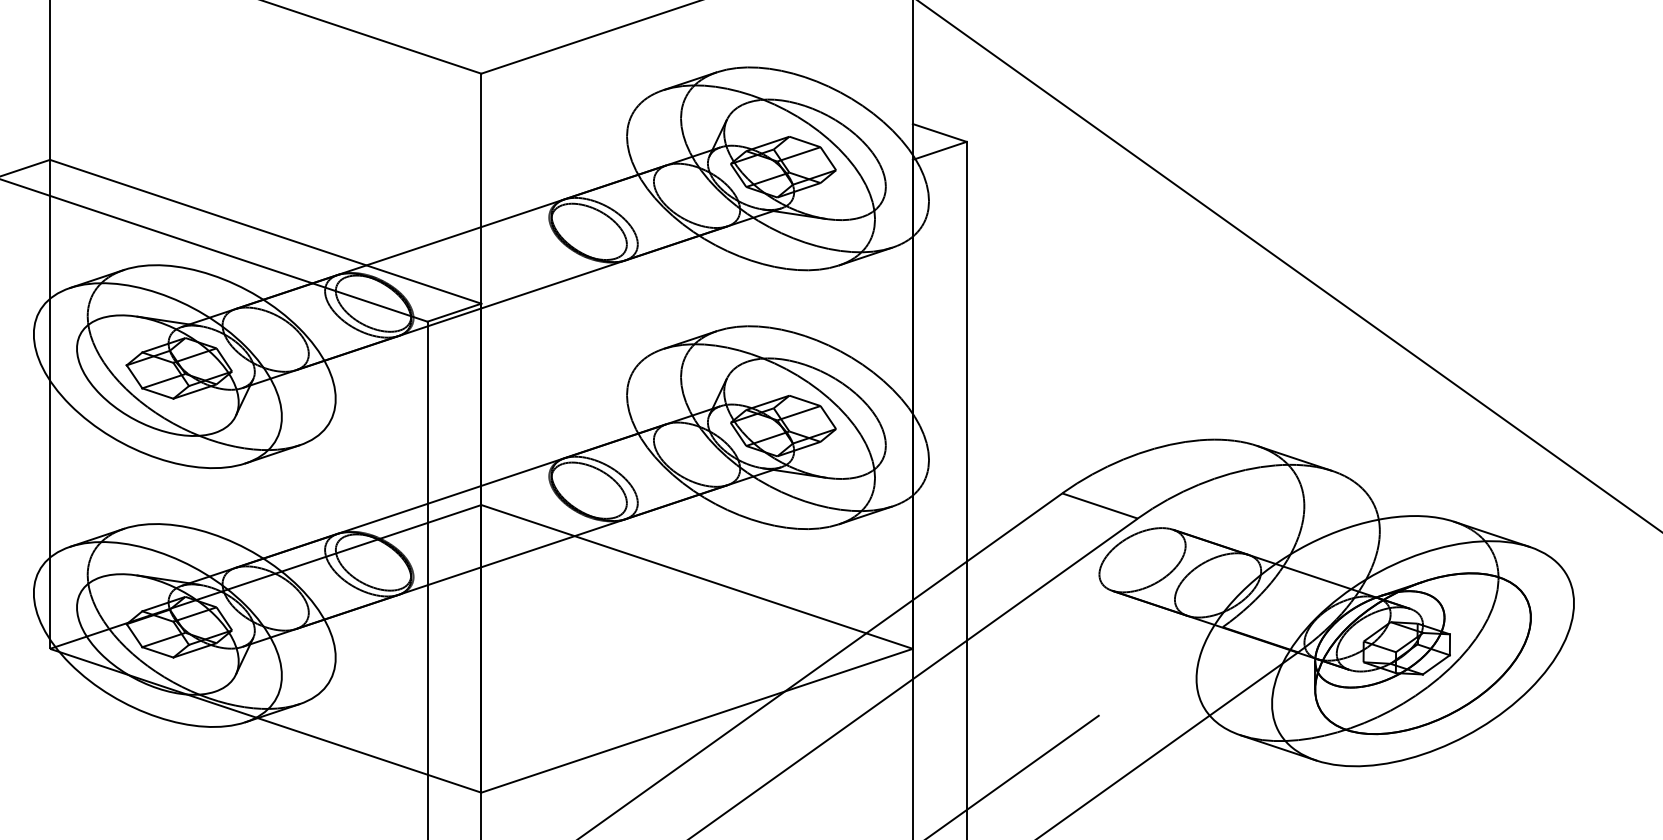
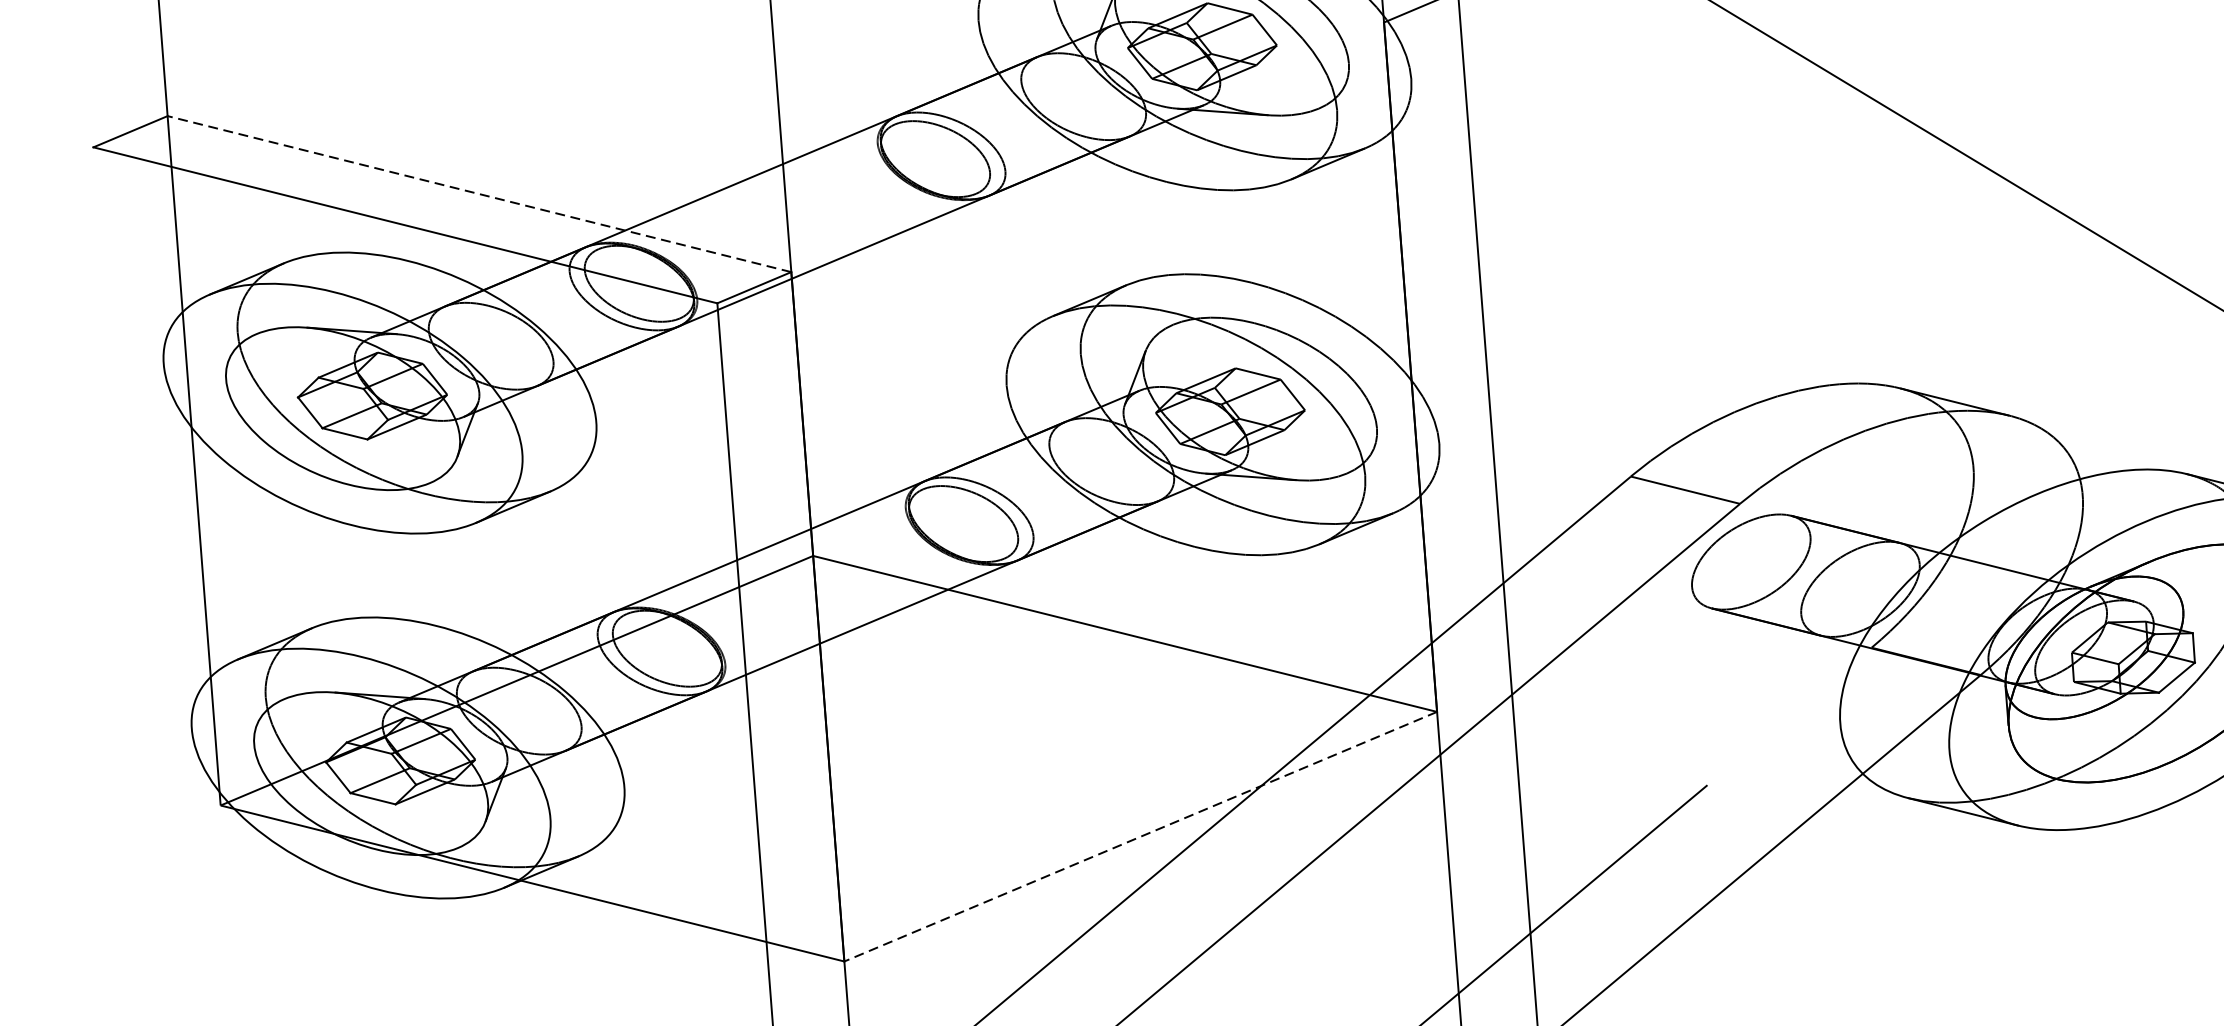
line: (265, 231) -> (479, 193), solid -> dashed
line: (696, 720) -> (1139, 836), solid -> dashed

